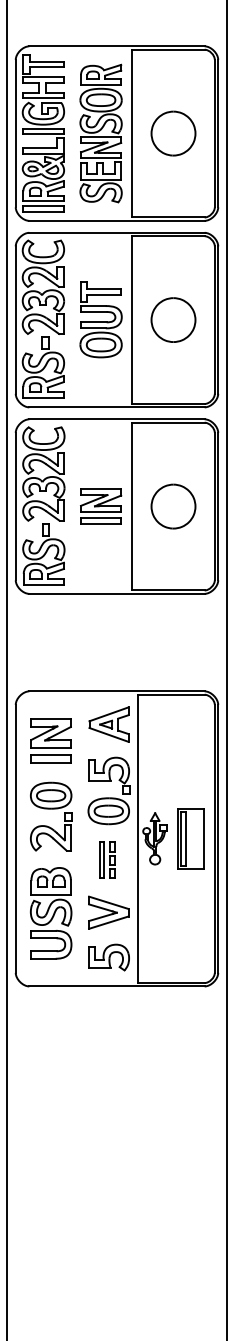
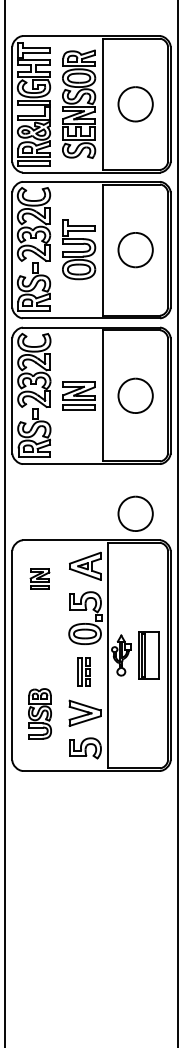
part: (173, 657) -> (135, 513), added
part: (50, 740) -> (39, 578), size x0.6
part: (51, 815) -> (40, 637), removed
part: (50, 912) -> (39, 713), size x0.7

